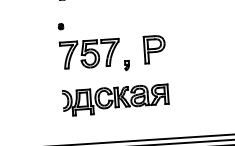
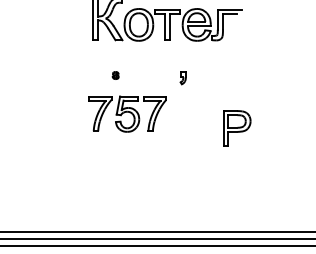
part: (60, 26) -> (115, 75), moved
part: (155, 49) -> (237, 128), moved
part: (126, 65) -> (182, 78), moved
part: (115, 99) -> (157, 176), removed

